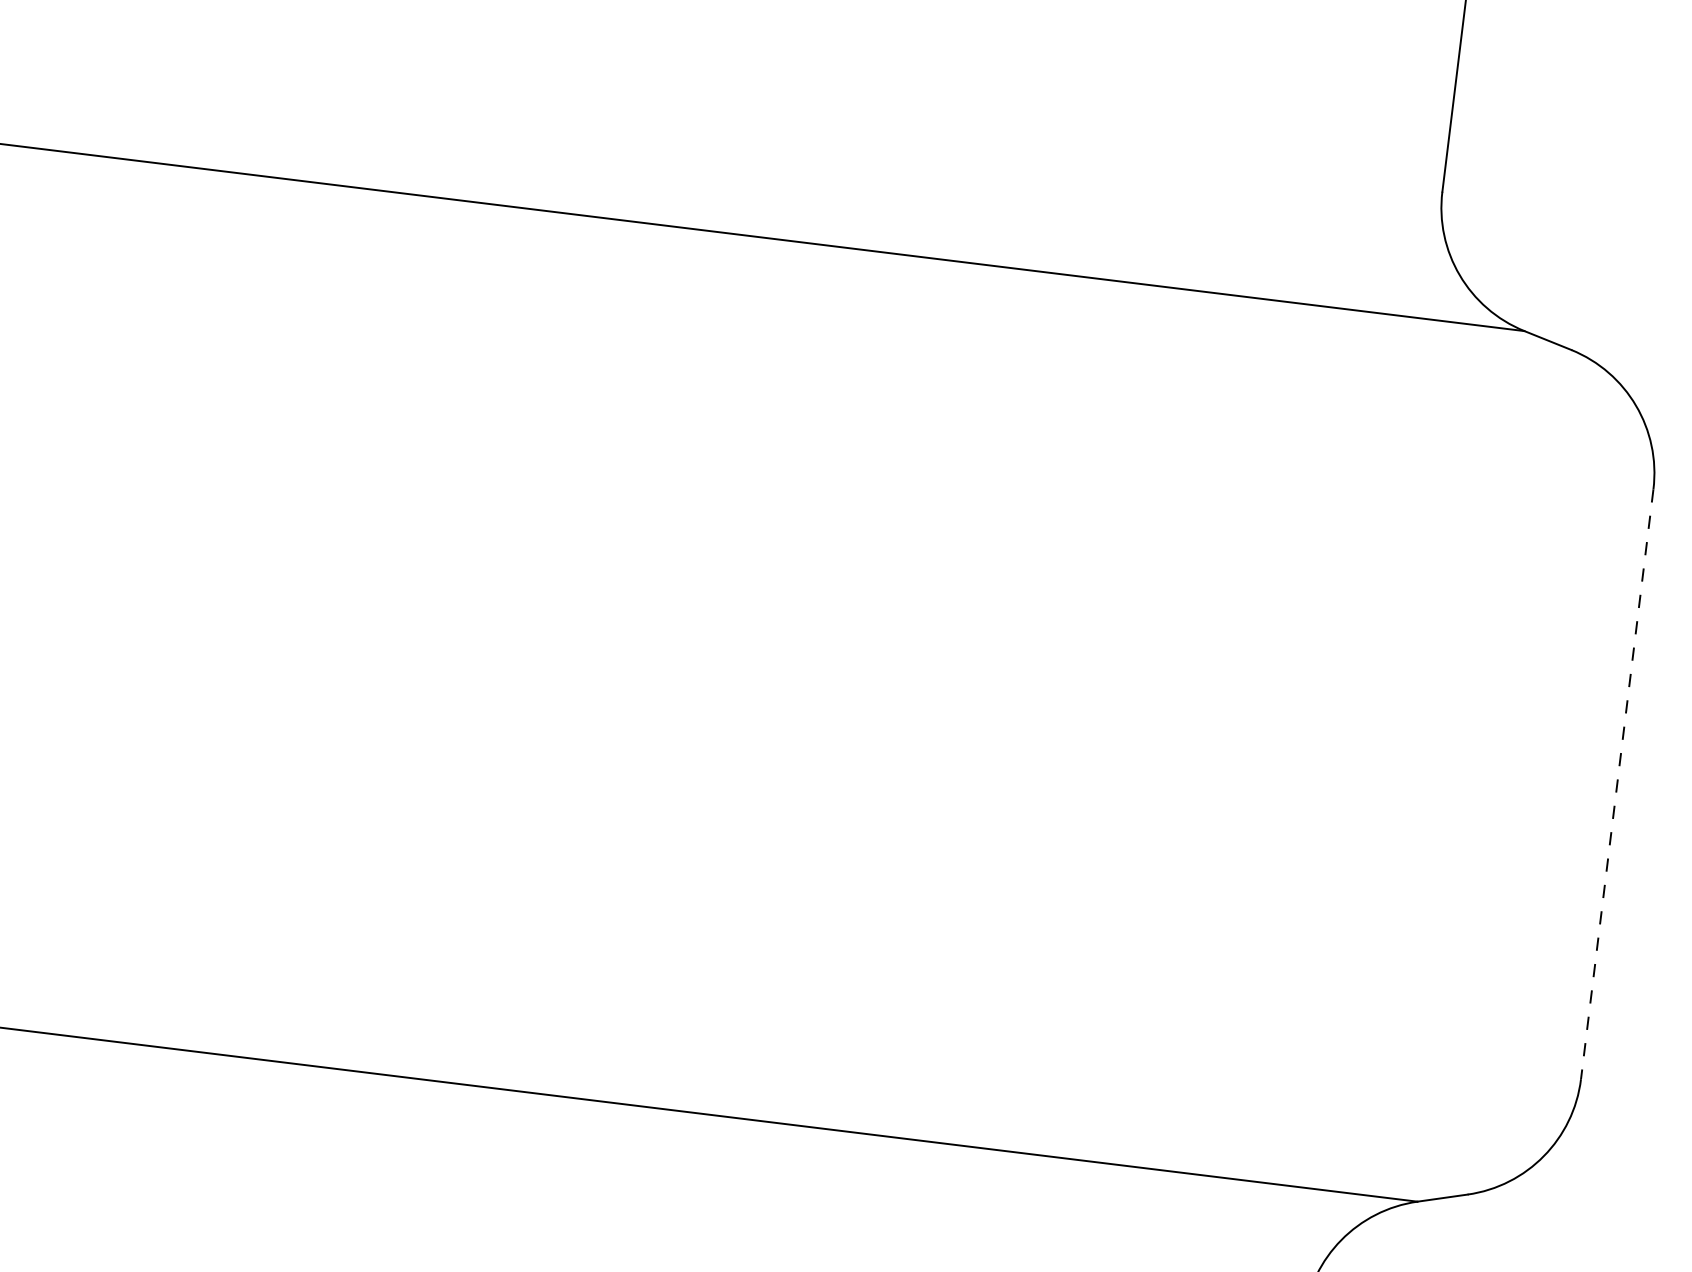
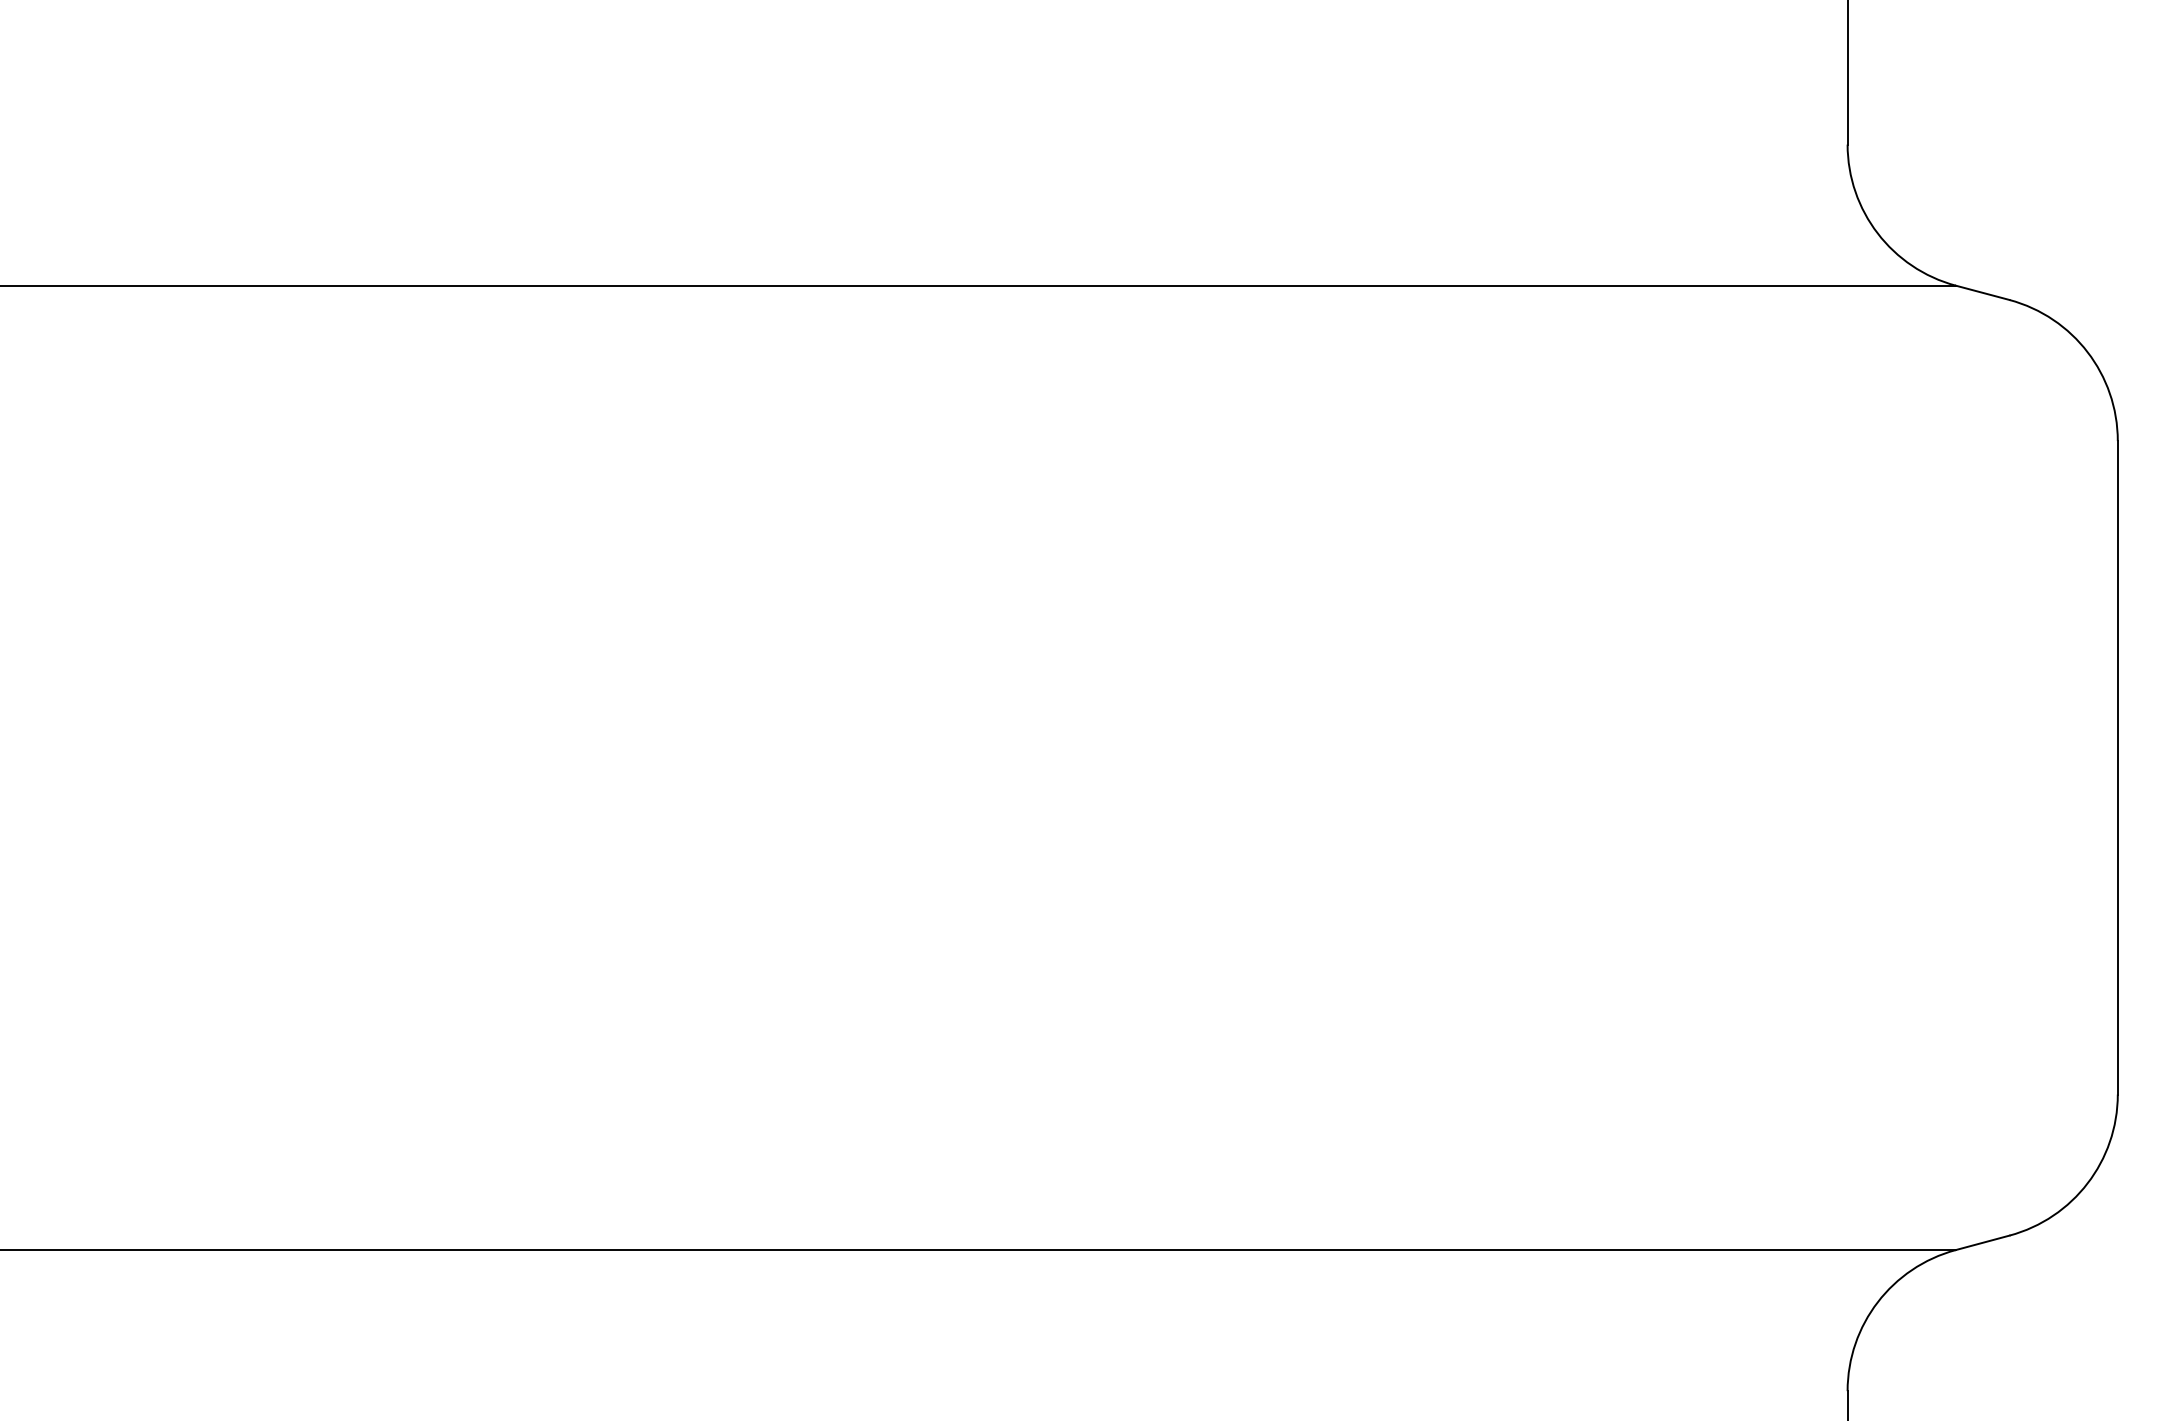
line: (1616, 783) -> (2117, 767), dashed -> solid

